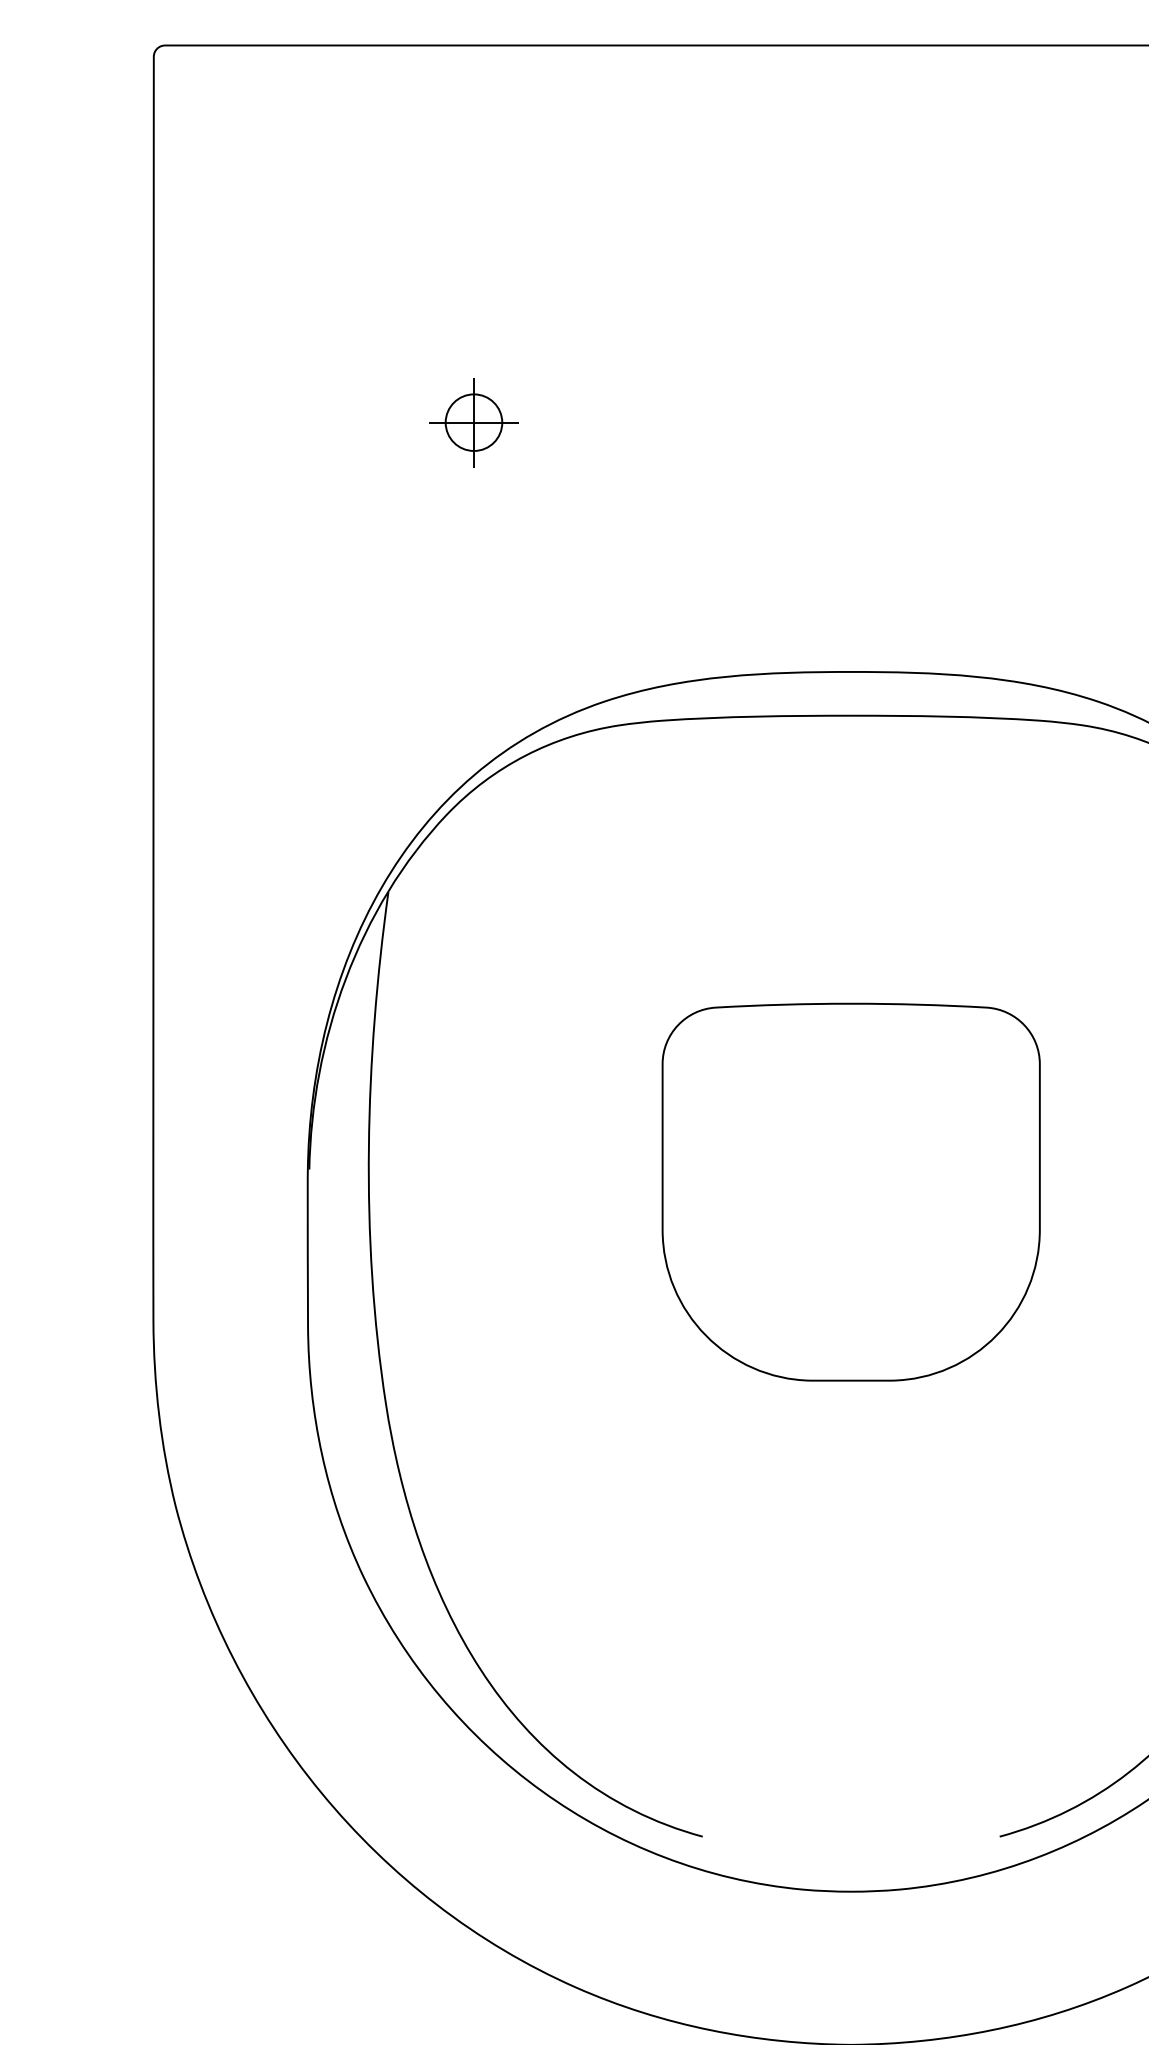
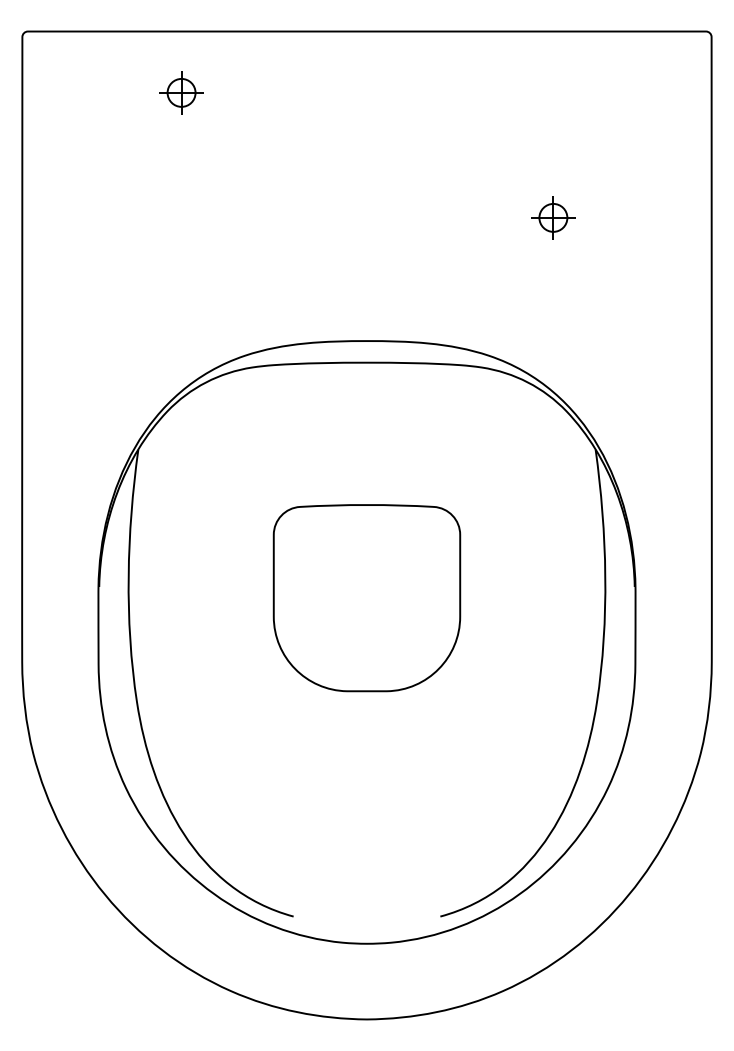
part: (473, 421) -> (181, 92), moved

